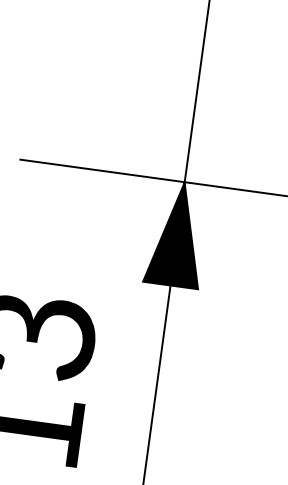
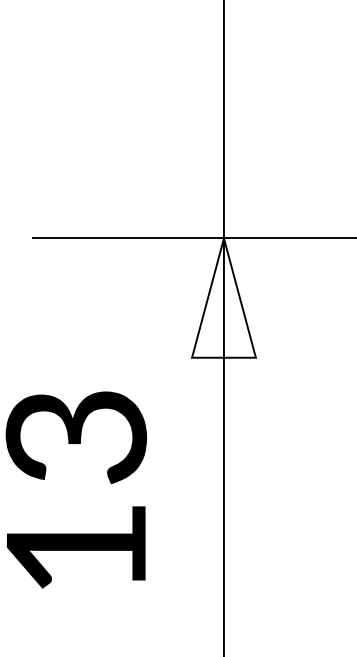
fill: (177, 233) -> (223, 297), removed

